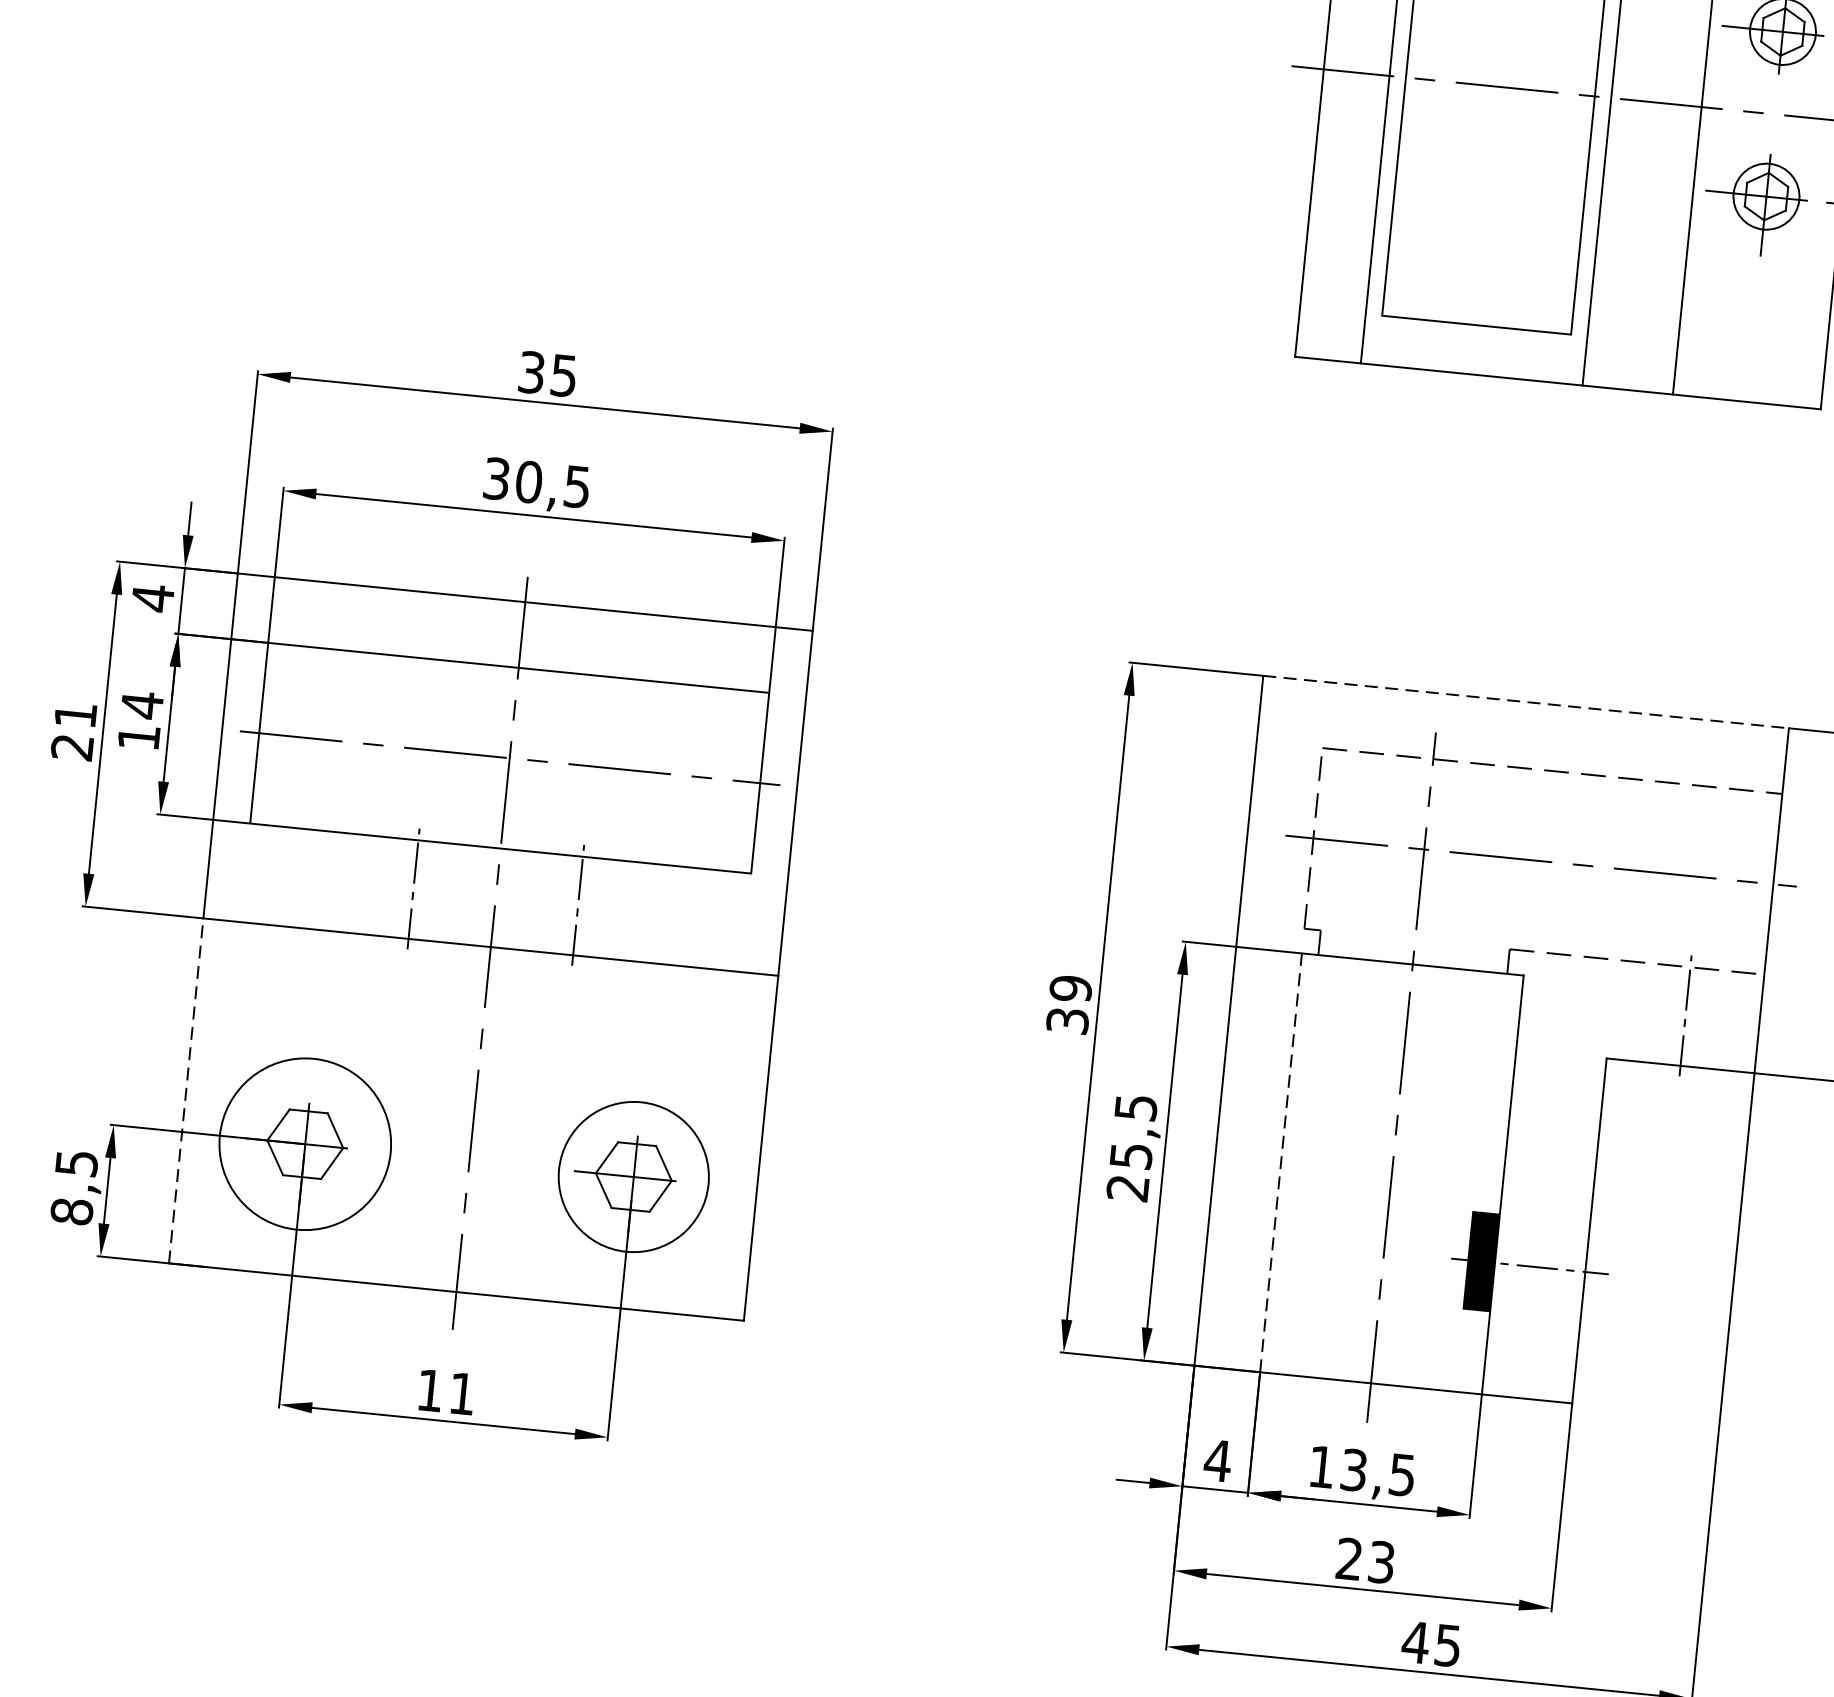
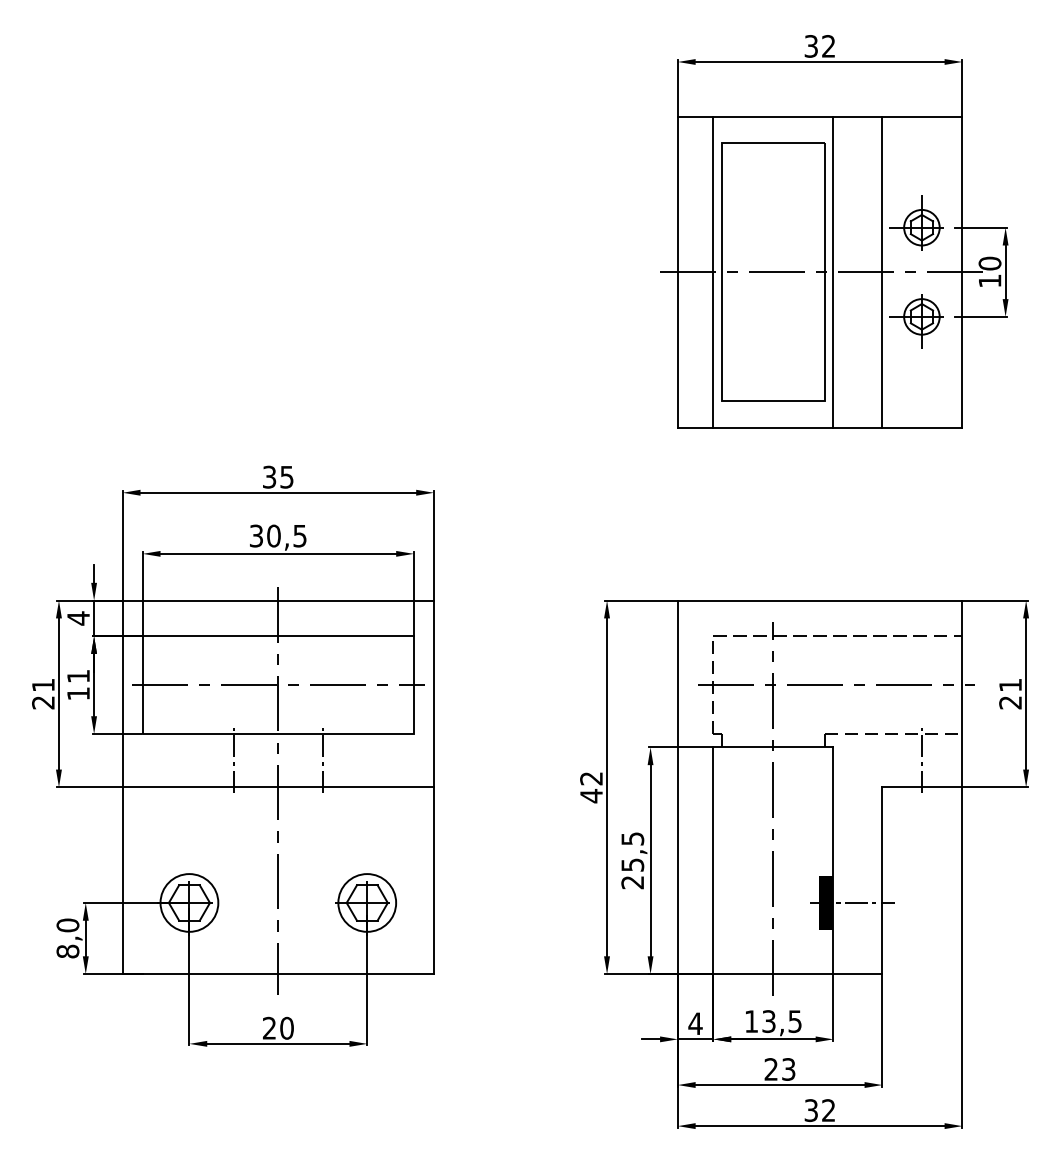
line: (1526, 701) -> (820, 600), dashed -> solid
text: (142, 705) -> (78, 676), 14 -> 11
text: (1069, 1005) -> (591, 787), 39 -> 42
line: (185, 1090) -> (122, 880), dashed -> solid
circle: (305, 1143) -> (189, 902), size x0.62
line: (1281, 1162) -> (713, 860), dashed -> solid
text: (75, 1163) -> (67, 925), 8,5 -> 8,0
circle: (634, 1176) -> (367, 902), size x0.71
text: (446, 1390) -> (278, 1027), 11 -> 20
text: (1430, 1643) -> (819, 1110), 45 -> 32

